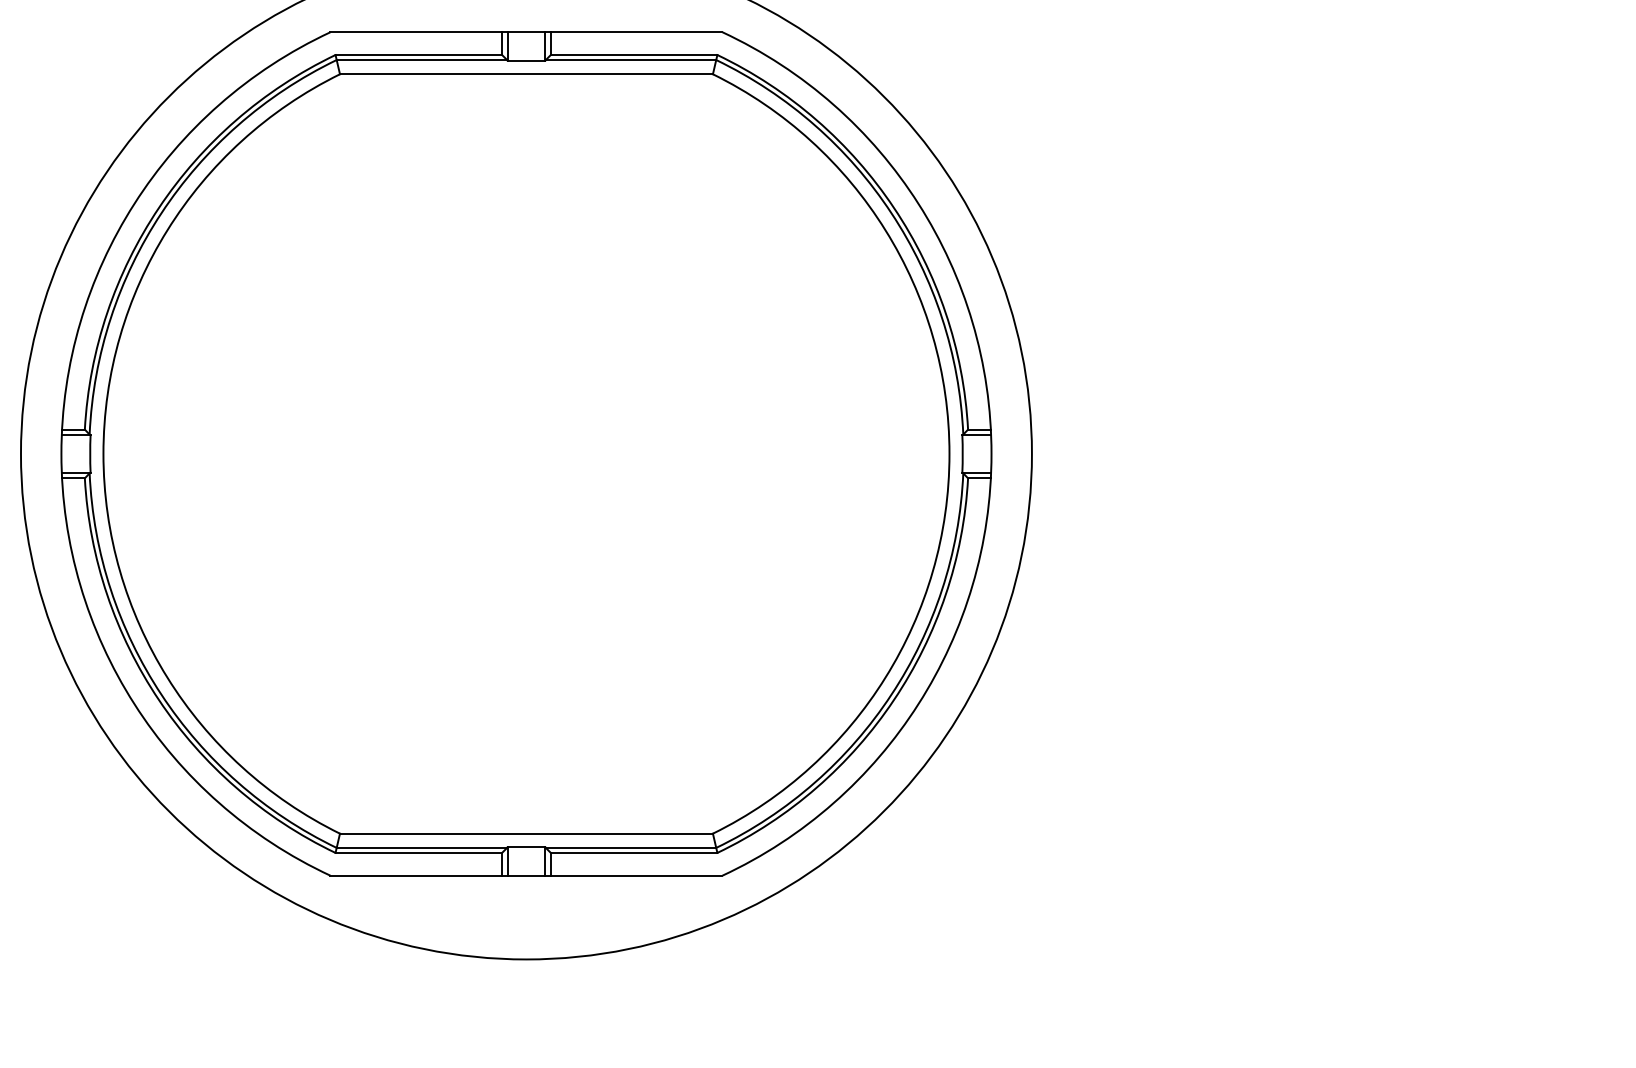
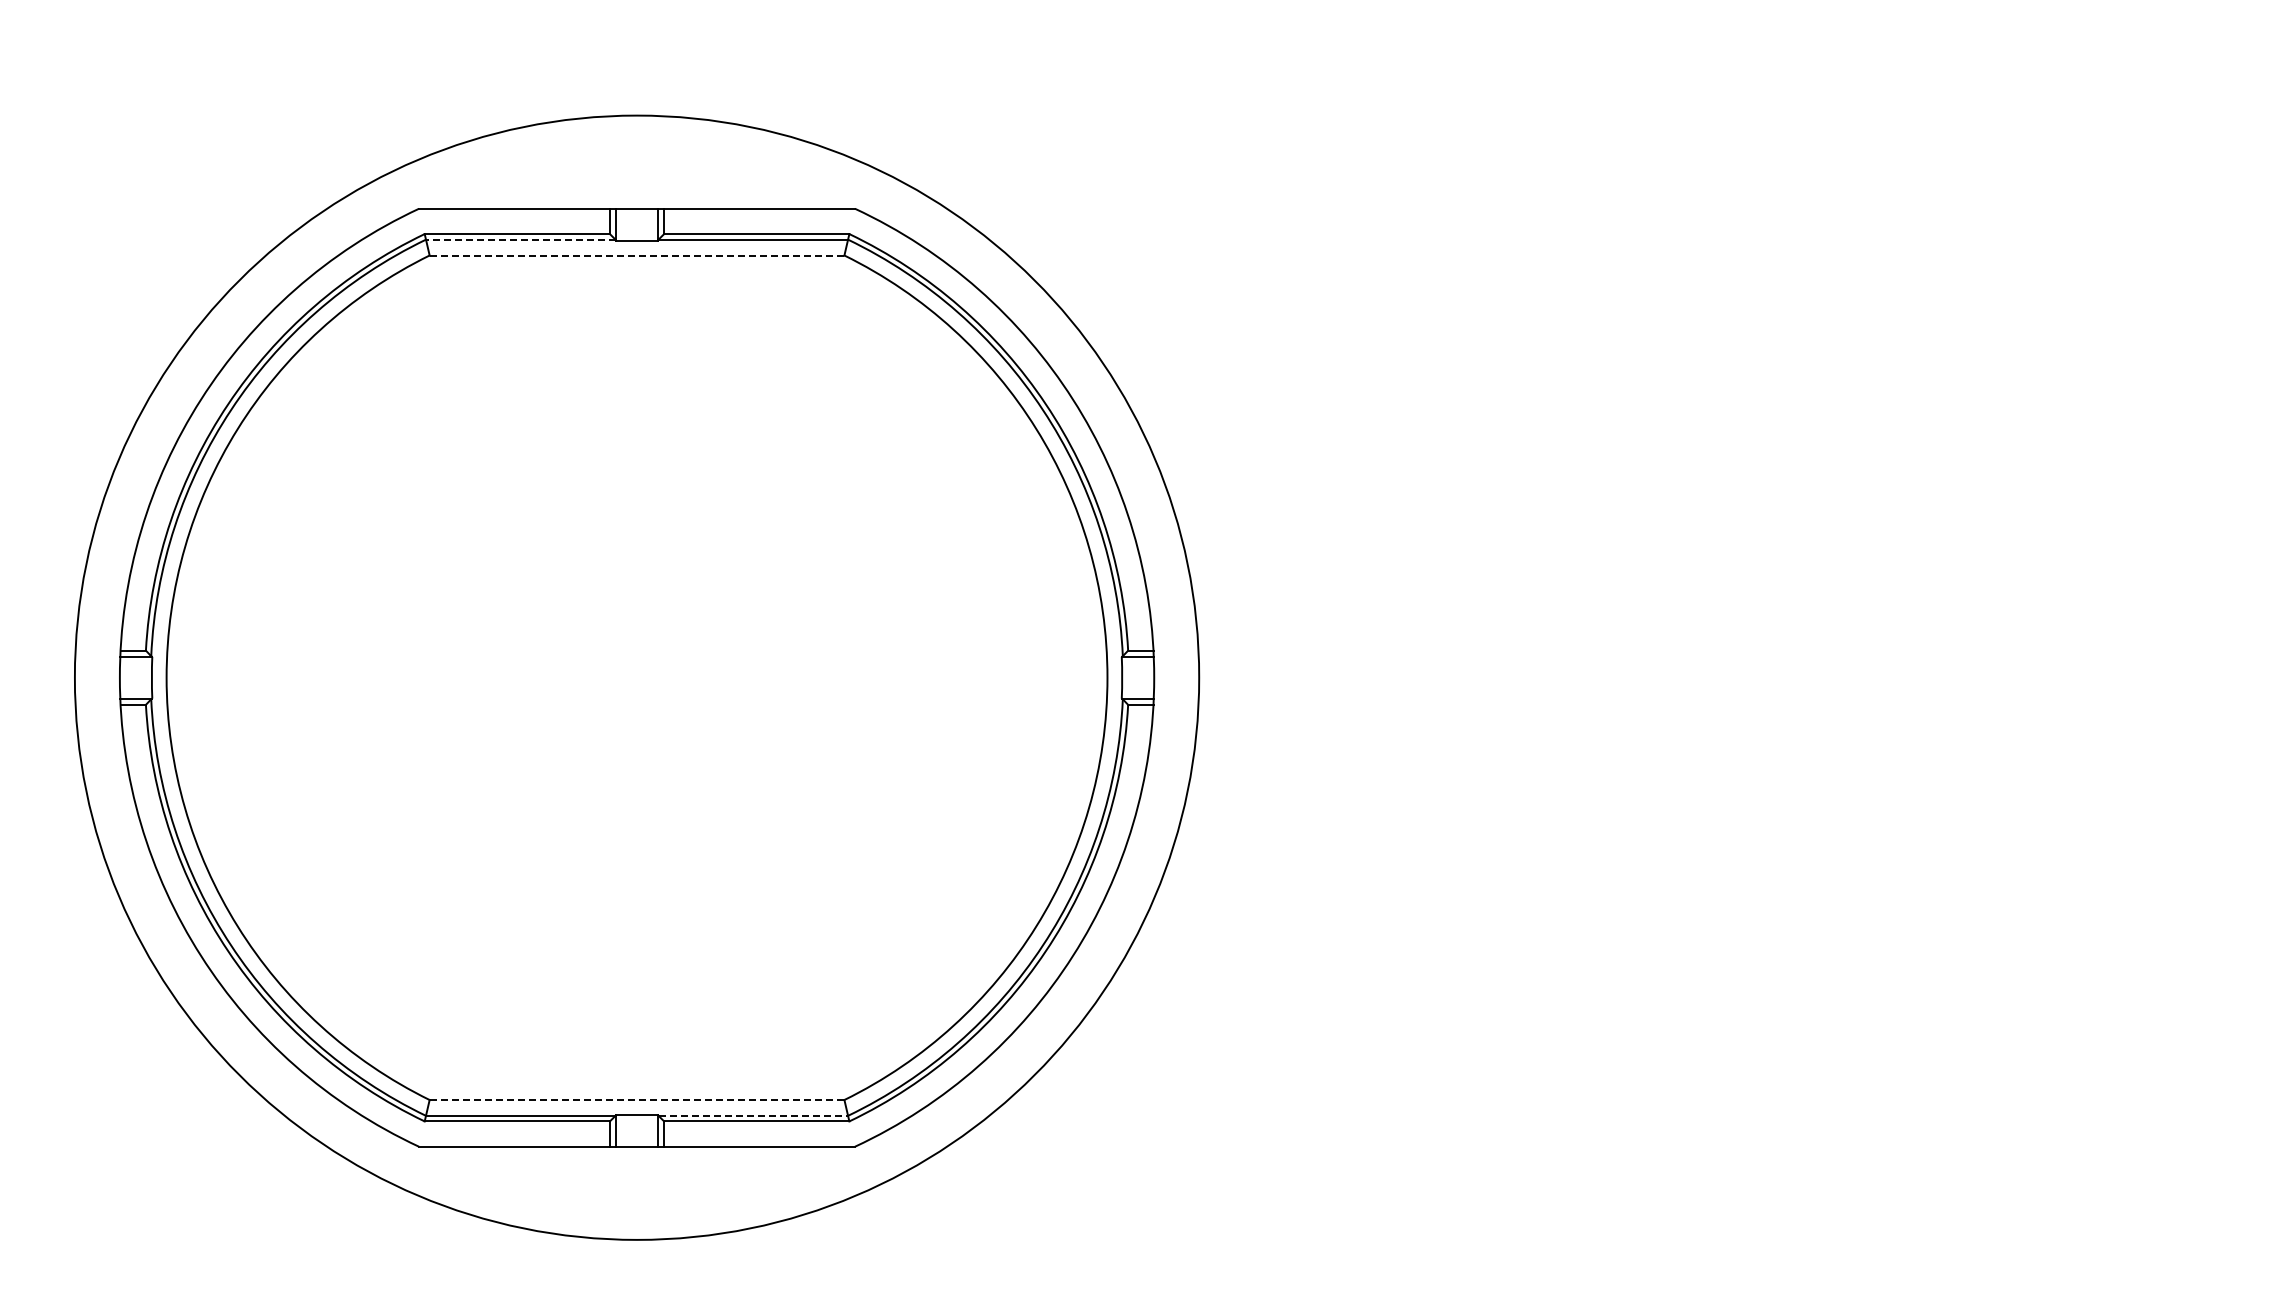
line: (421, 59) -> (520, 239), solid -> dashed
line: (526, 74) -> (637, 255), solid -> dashed
line: (525, 834) -> (636, 1100), solid -> dashed
line: (631, 847) -> (753, 1115), solid -> dashed

